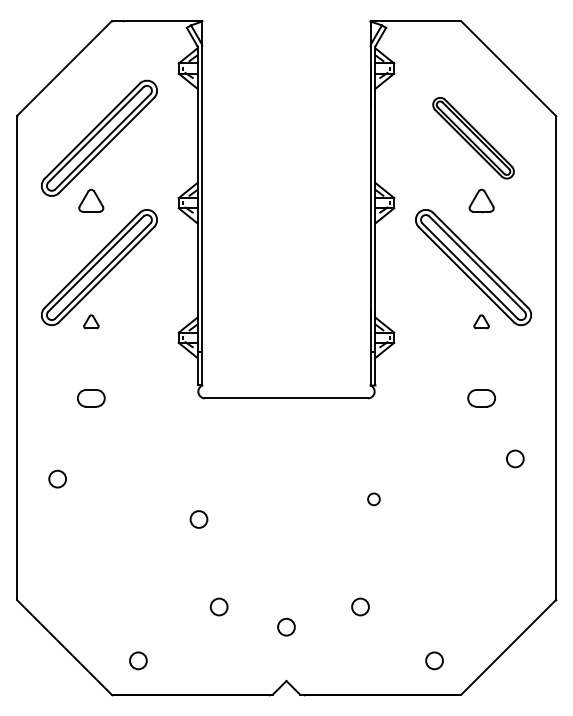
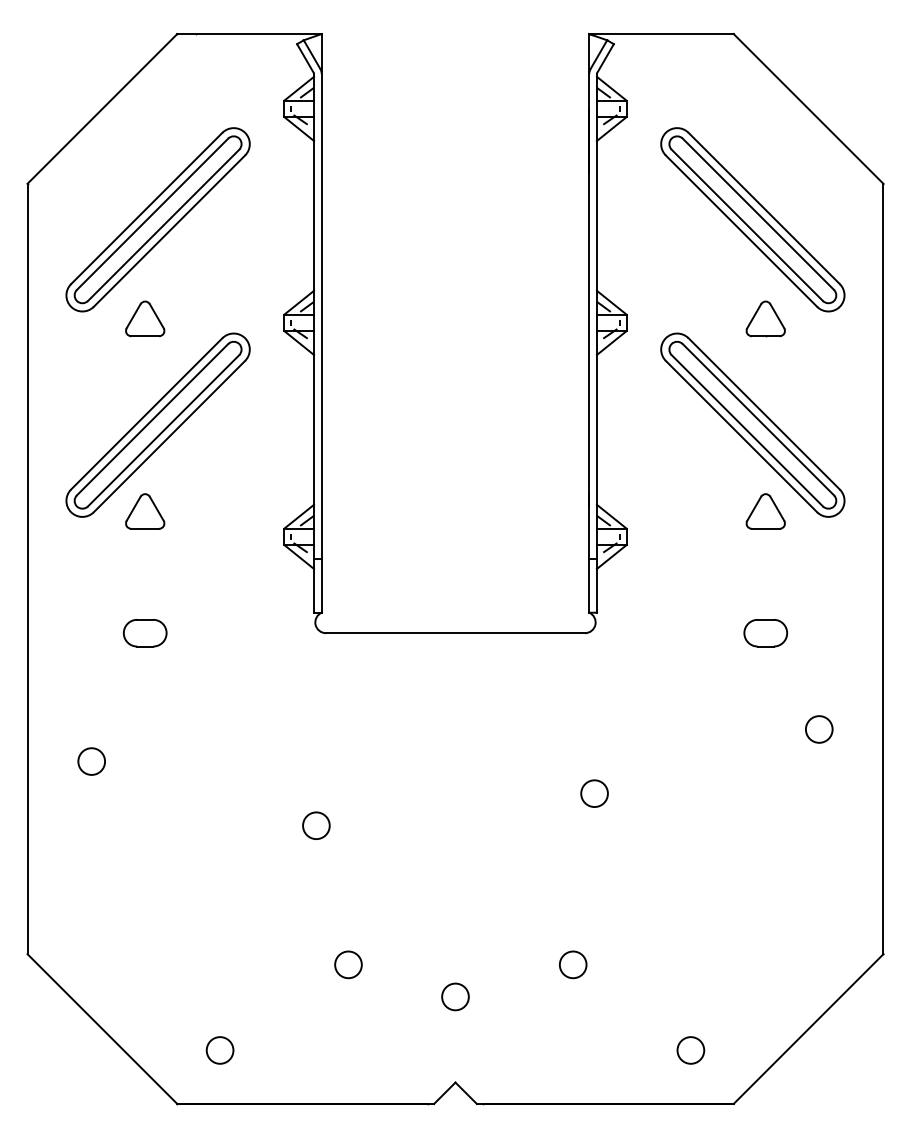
part: (473, 137) -> (752, 218), size x1.43
part: (91, 321) -> (145, 510), size x1.67
part: (481, 321) -> (765, 510), size x1.67
circle: (373, 499) -> (593, 793), size x1.43

